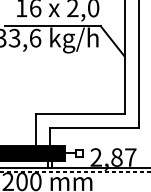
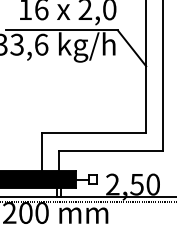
text: (123, 157) -> (144, 184), 2,87 -> 2,50

